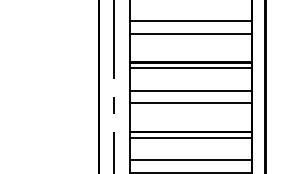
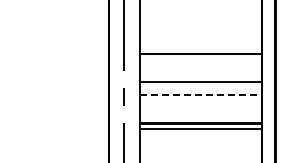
line: (190, 21) -> (200, 13), removed
line: (190, 33) -> (200, 25), removed
line: (190, 68) -> (200, 60), removed
line: (190, 103) -> (200, 95), solid -> dashed
line: (190, 160) -> (200, 152), removed

